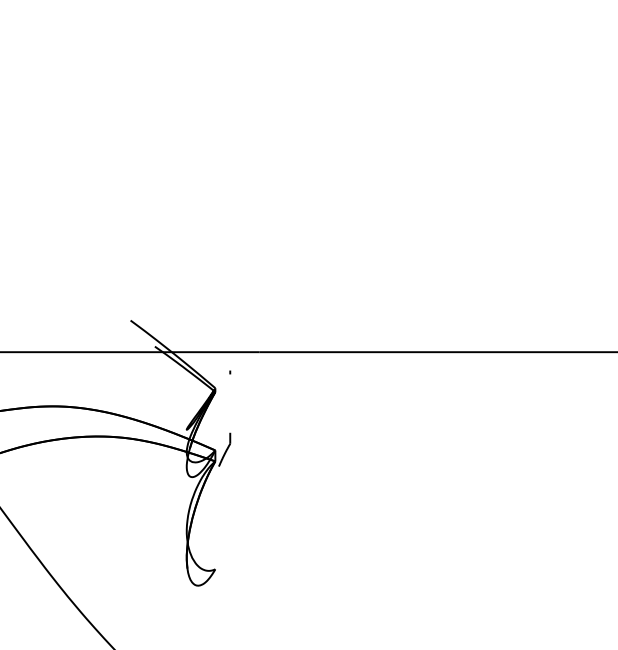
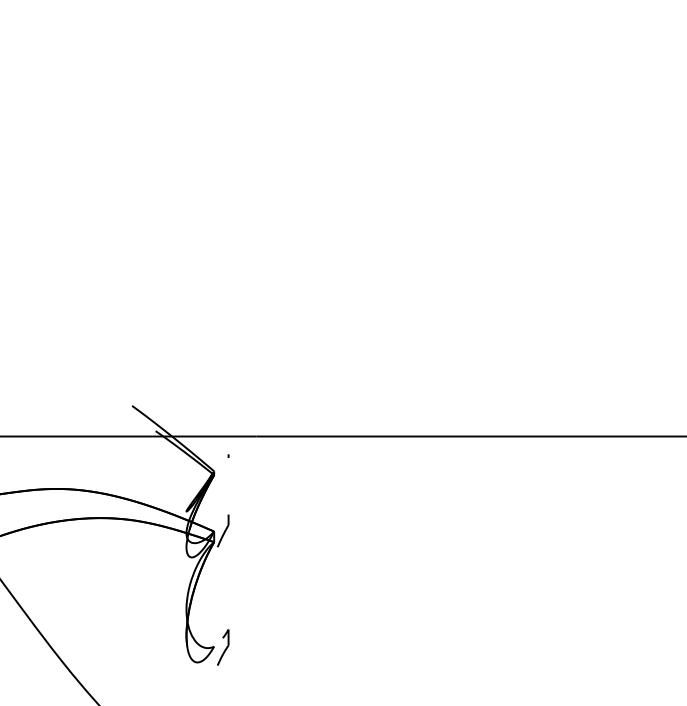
part: (225, 570) -> (223, 647), added

